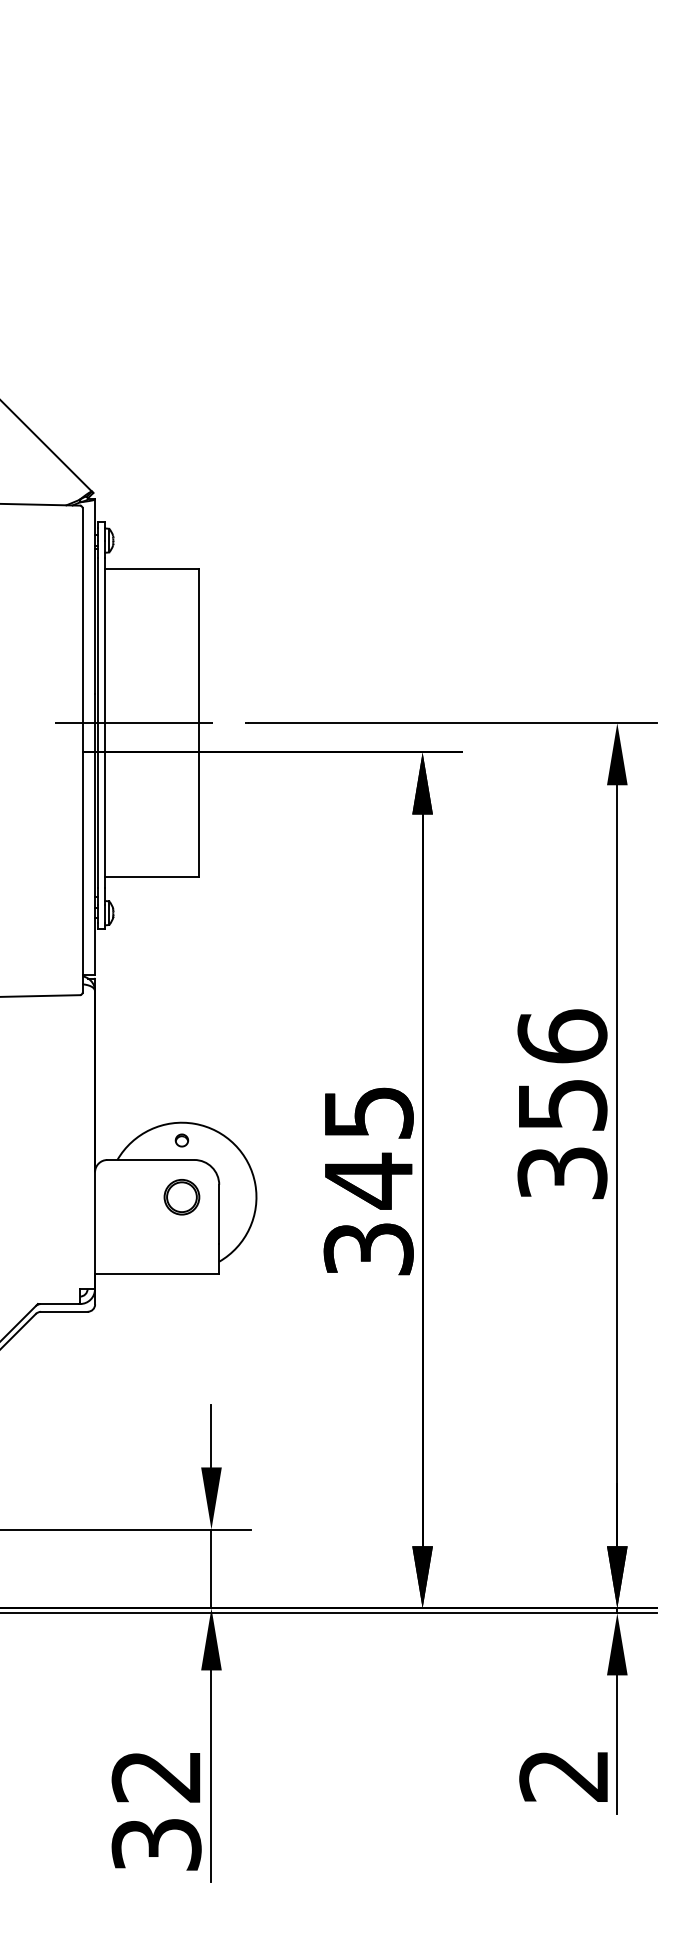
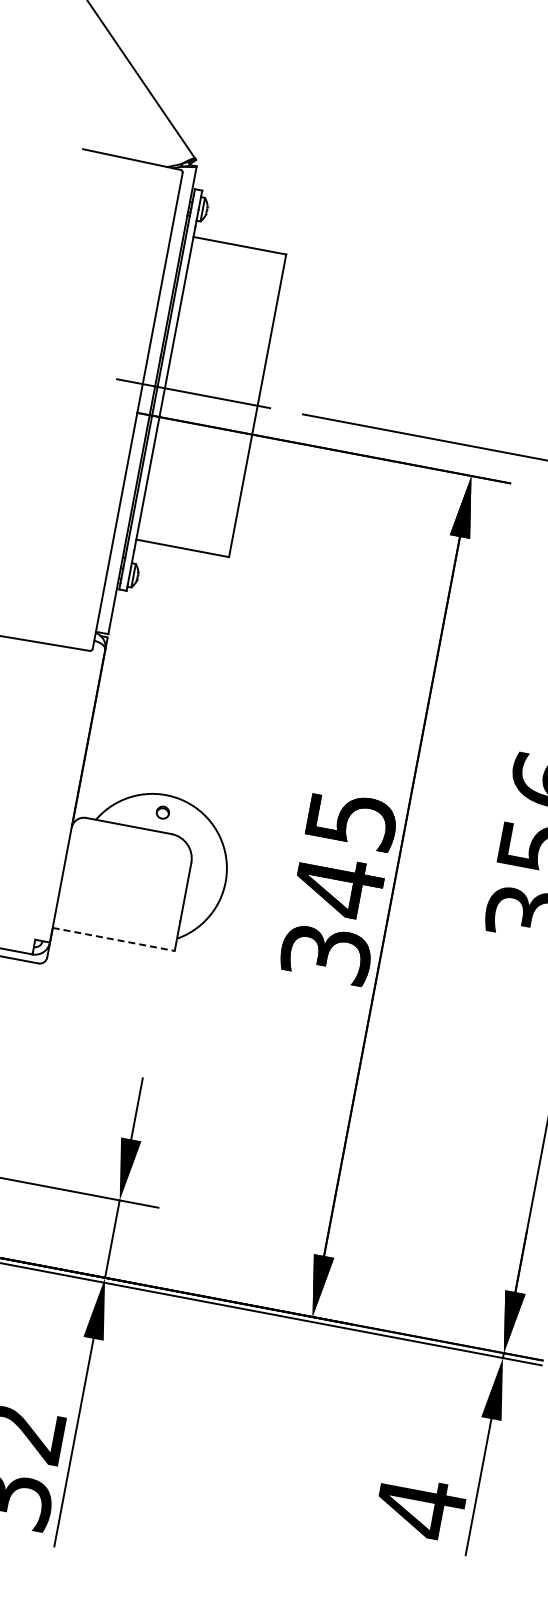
part: (181, 1197) -> (151, 868), removed
line: (157, 1274) -> (114, 939), solid -> dashed
text: (563, 1775) -> (419, 1507), 2 -> 4

